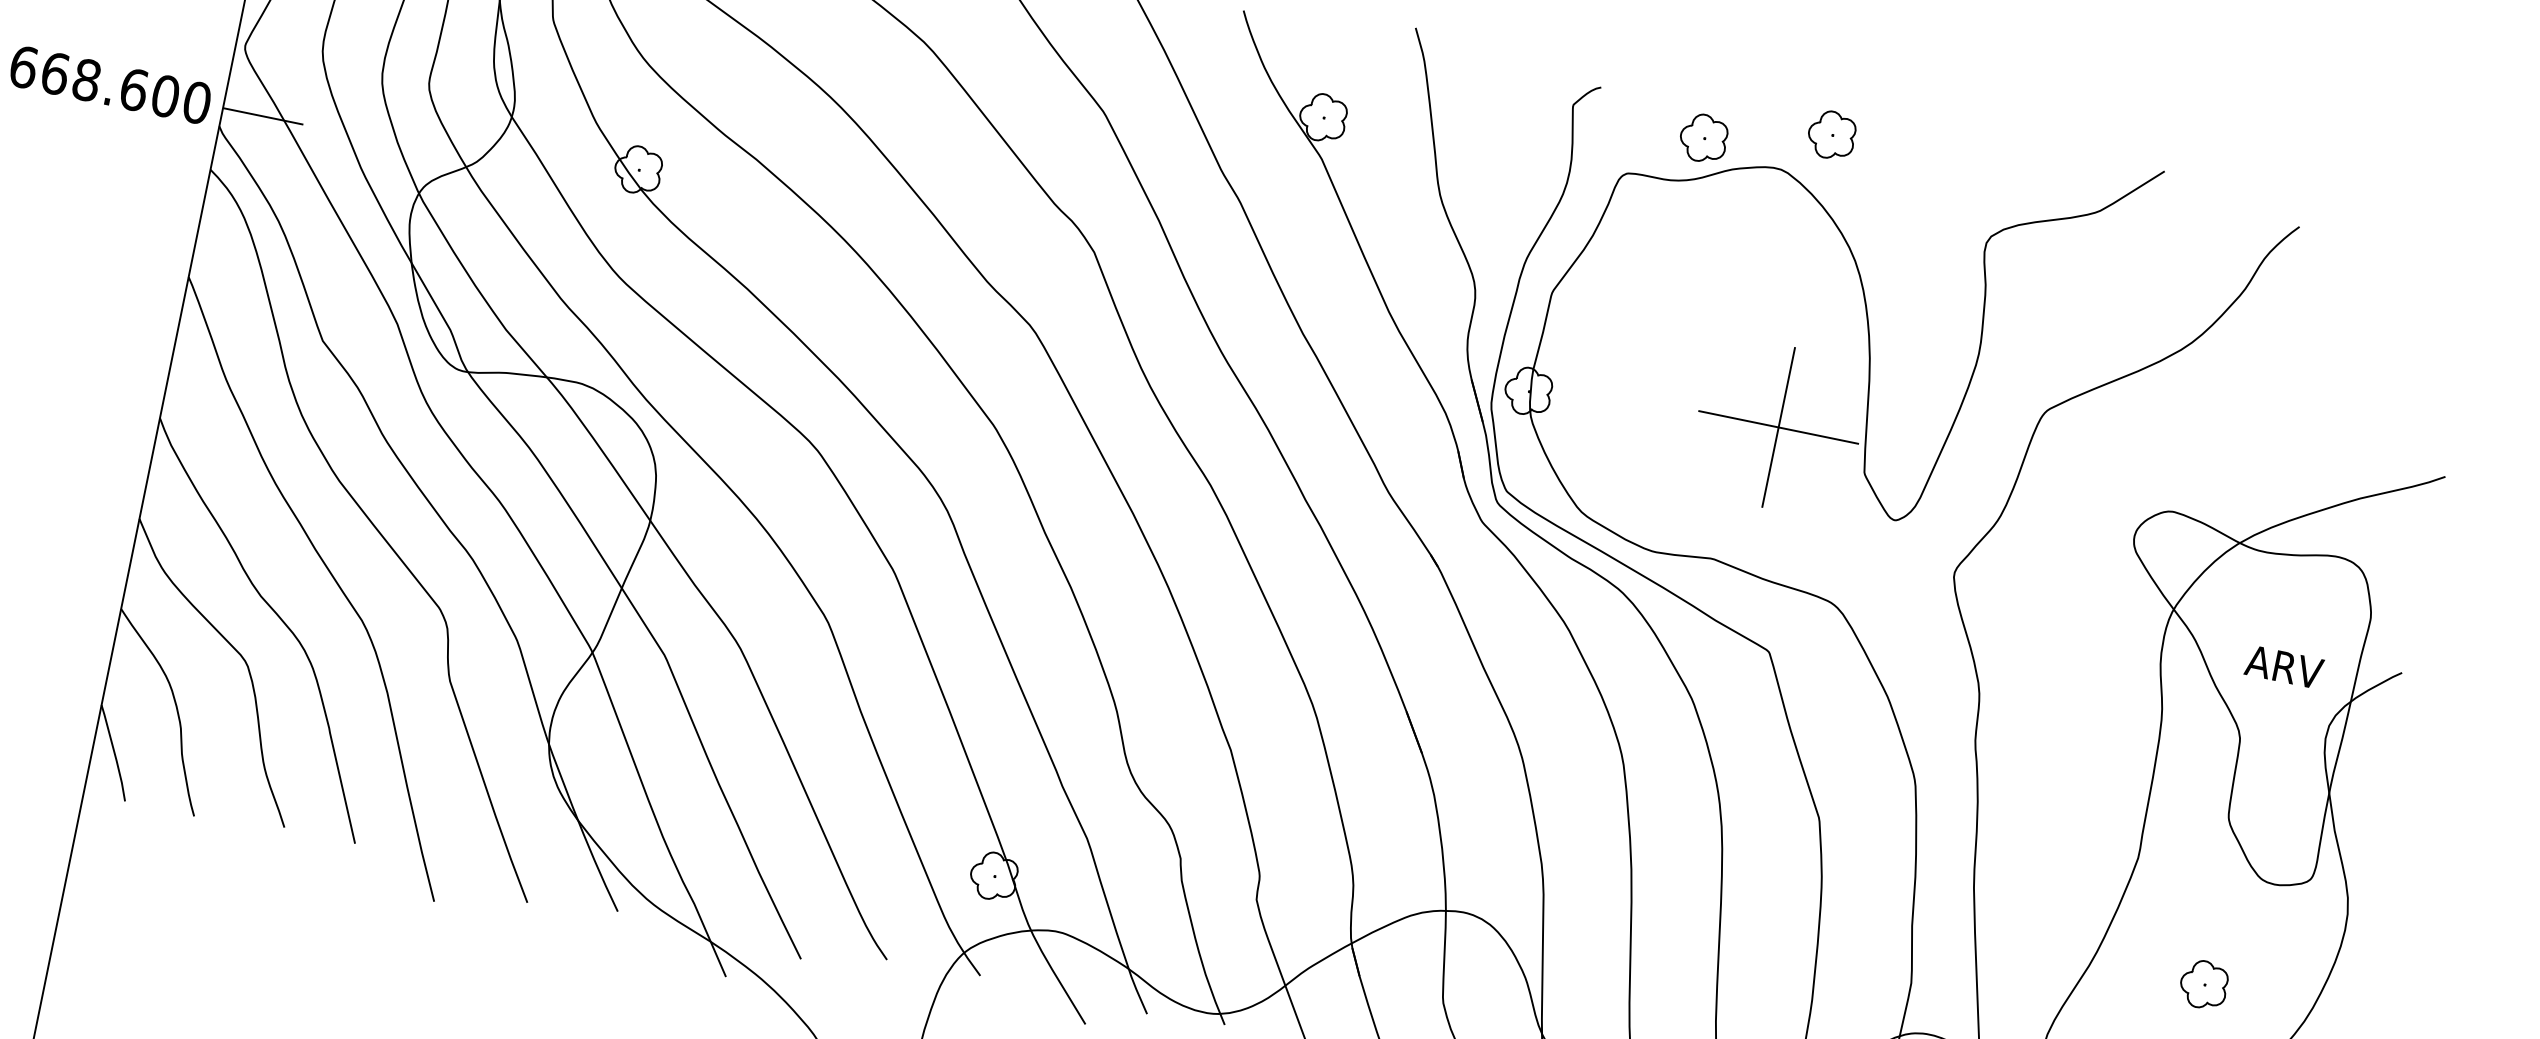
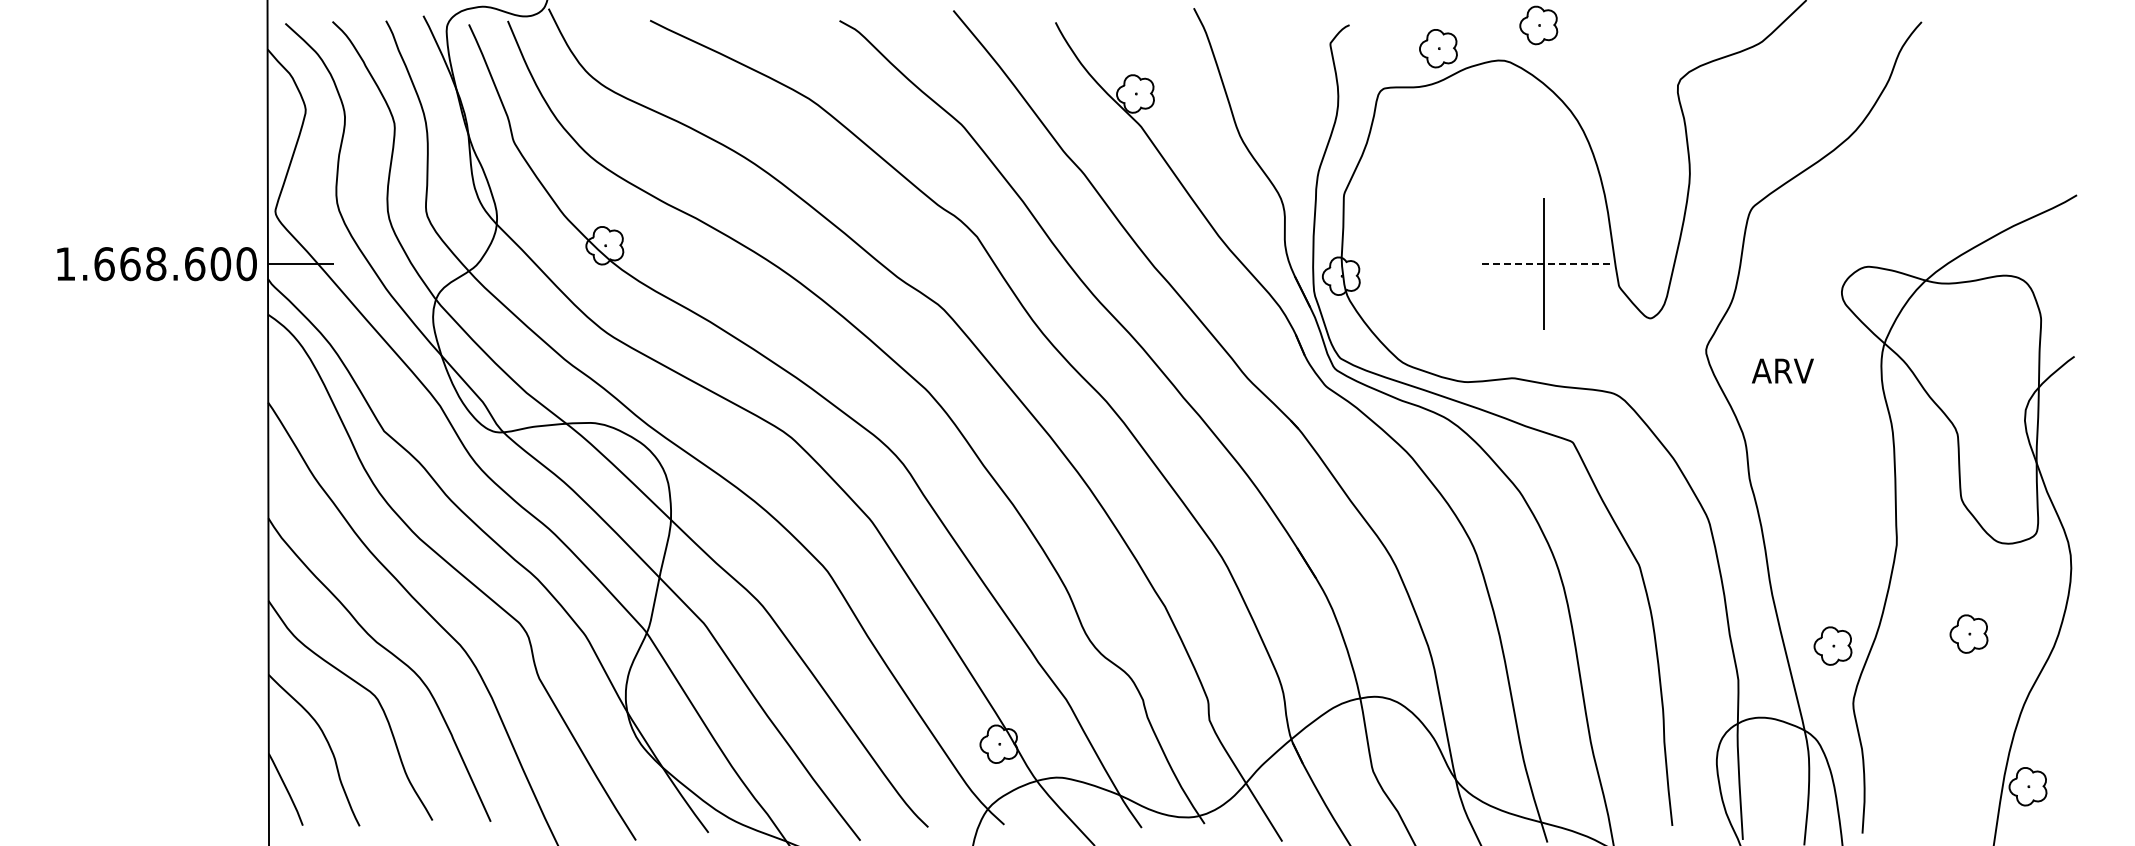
line: (1778, 428) -> (1544, 264), solid -> dashed
text: (2283, 666) -> (1782, 370), moved
part: (2034, 964) -> (1832, 645), added

